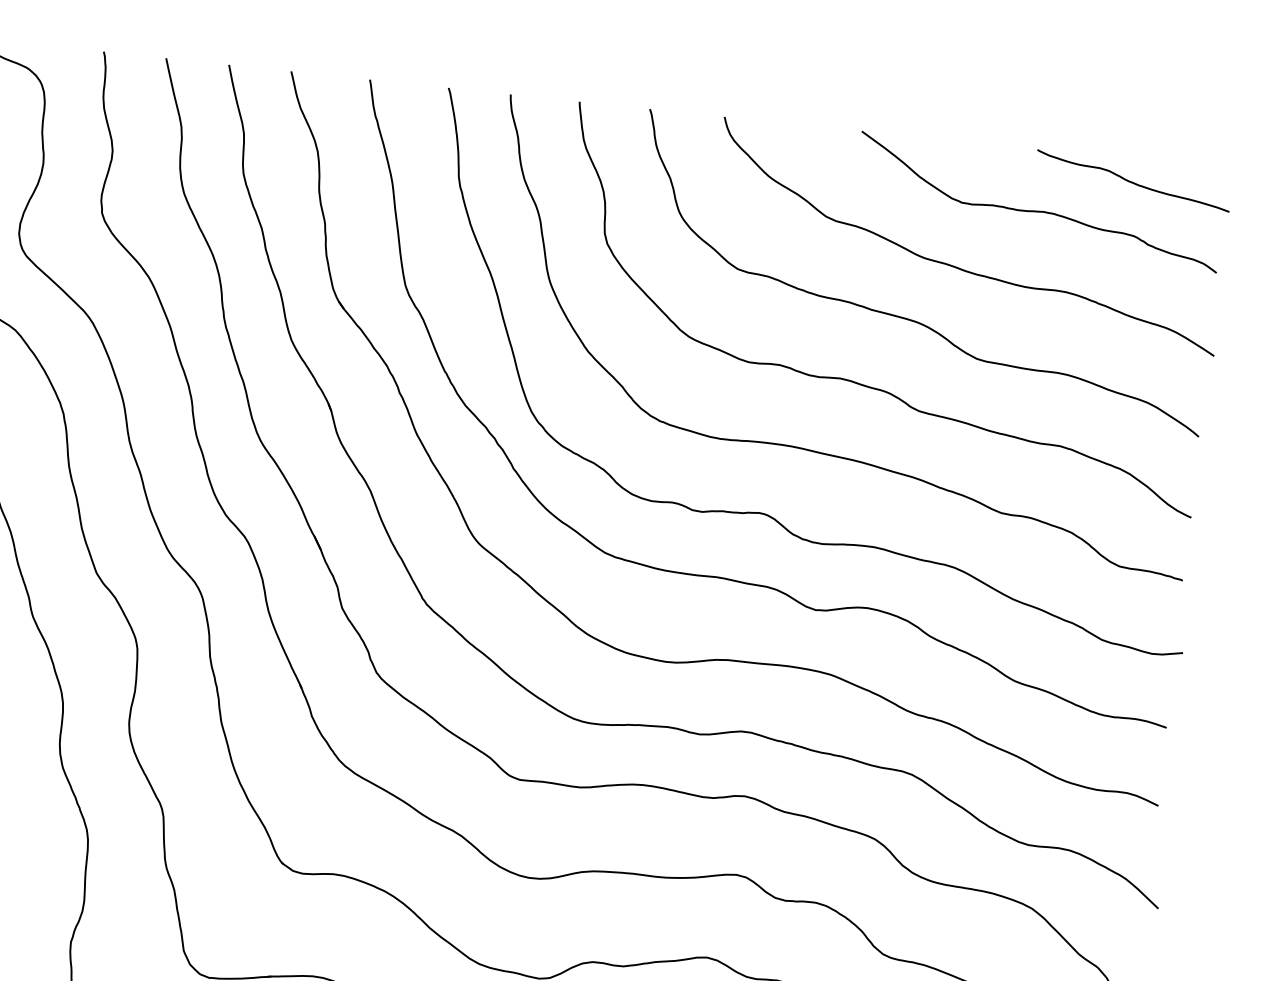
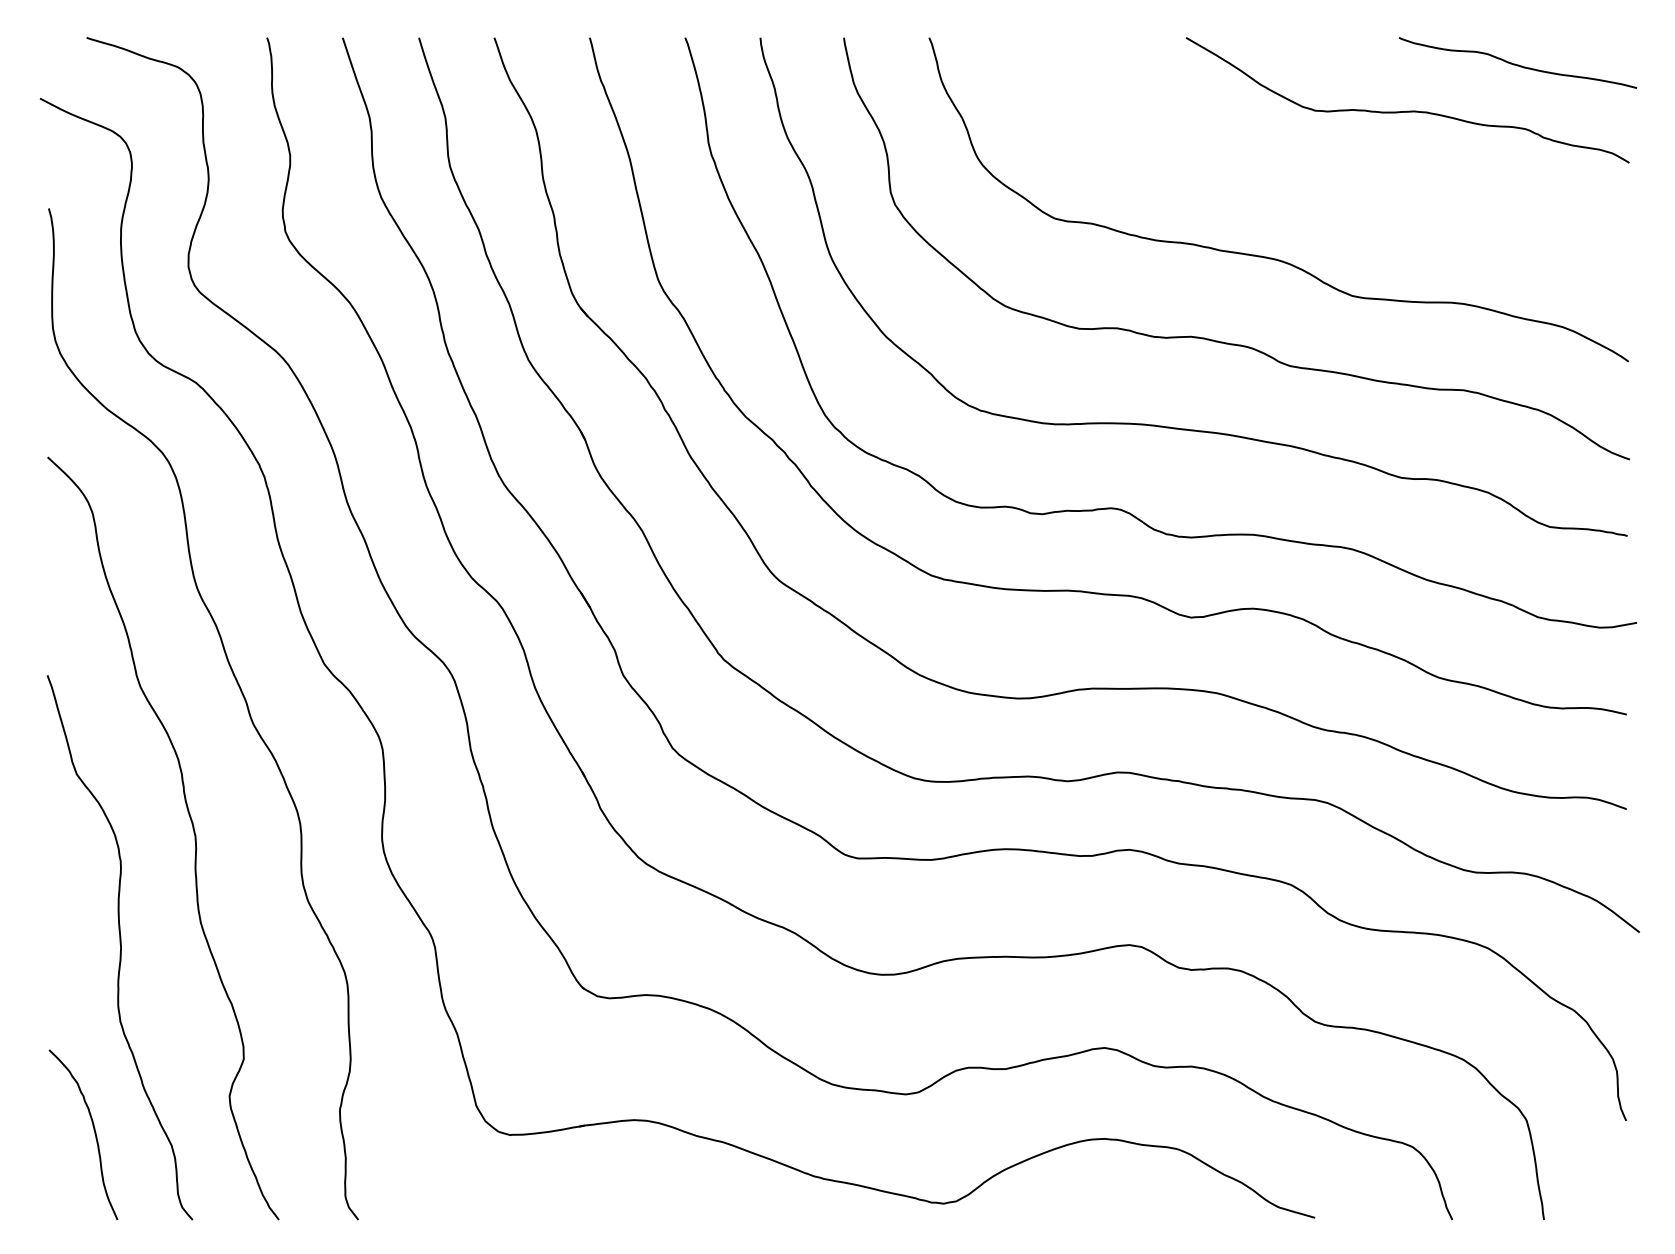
curve: (957, 267) -> (1318, 188), removed

